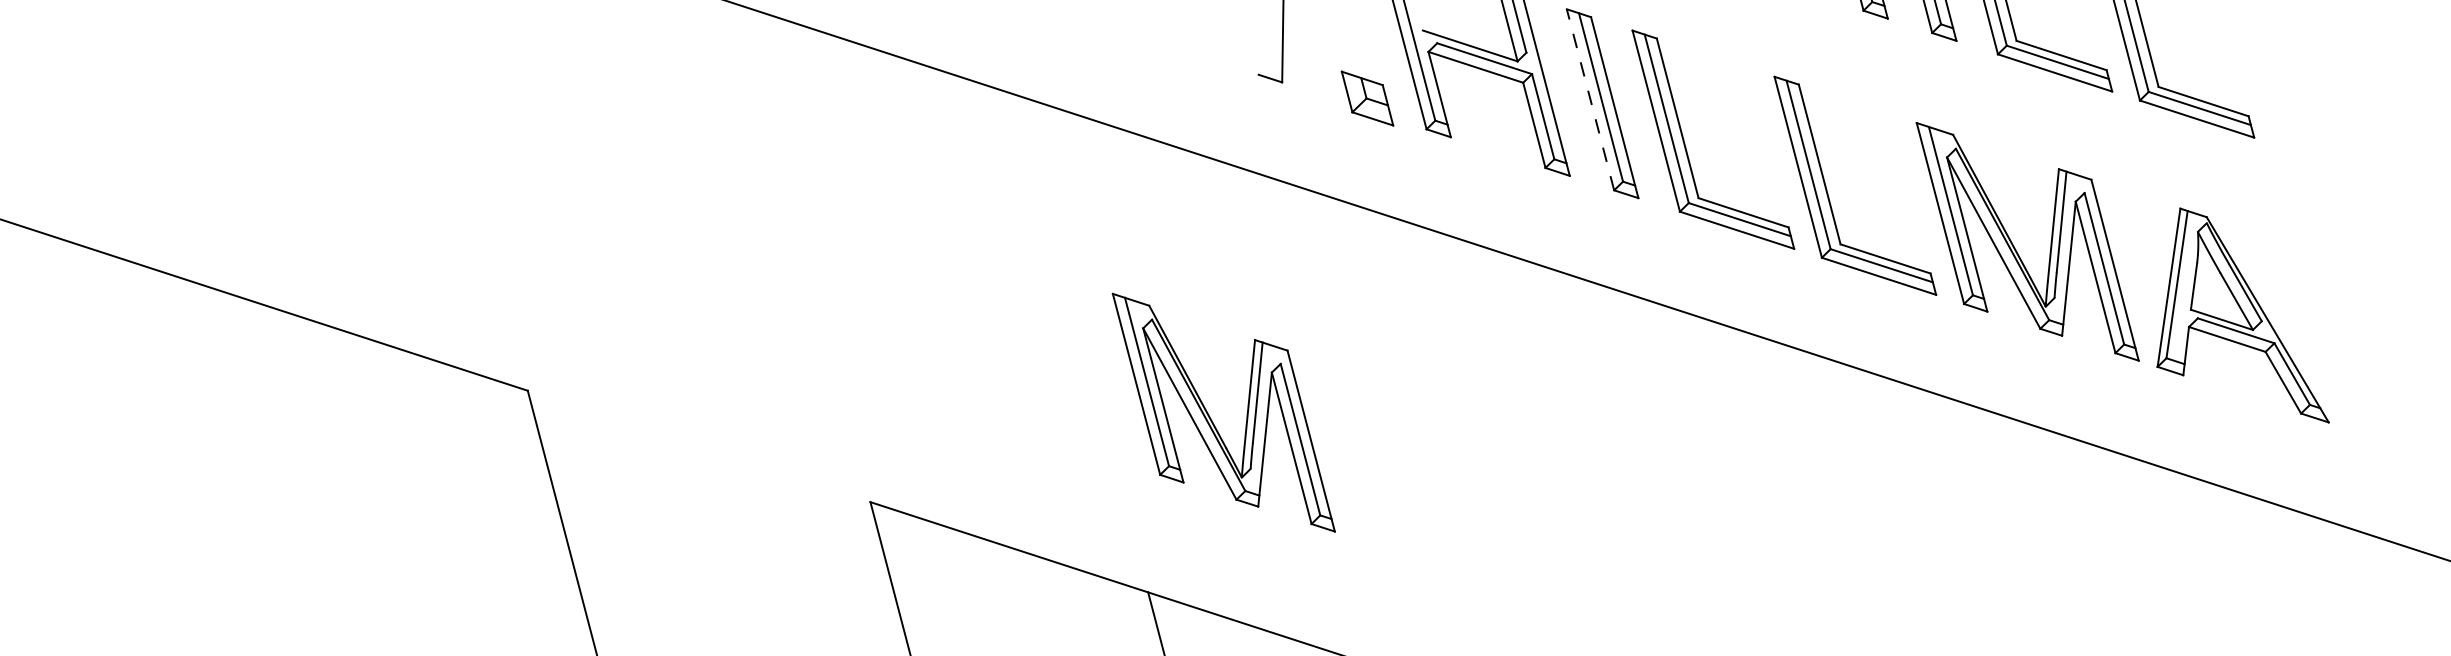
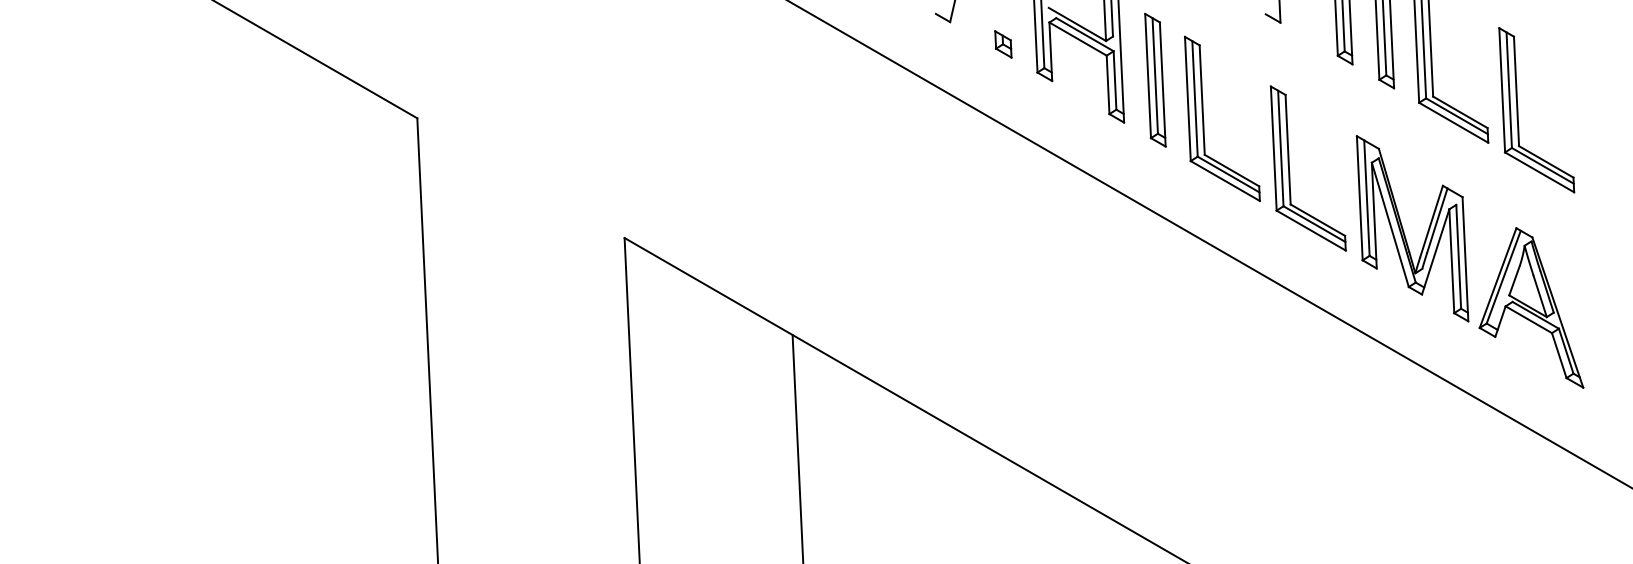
part: (1367, 98) -> (1003, 44), size x0.62
line: (1590, 98) -> (1148, 75), dashed -> solid
part: (1212, 419) -> (858, 231), removed

